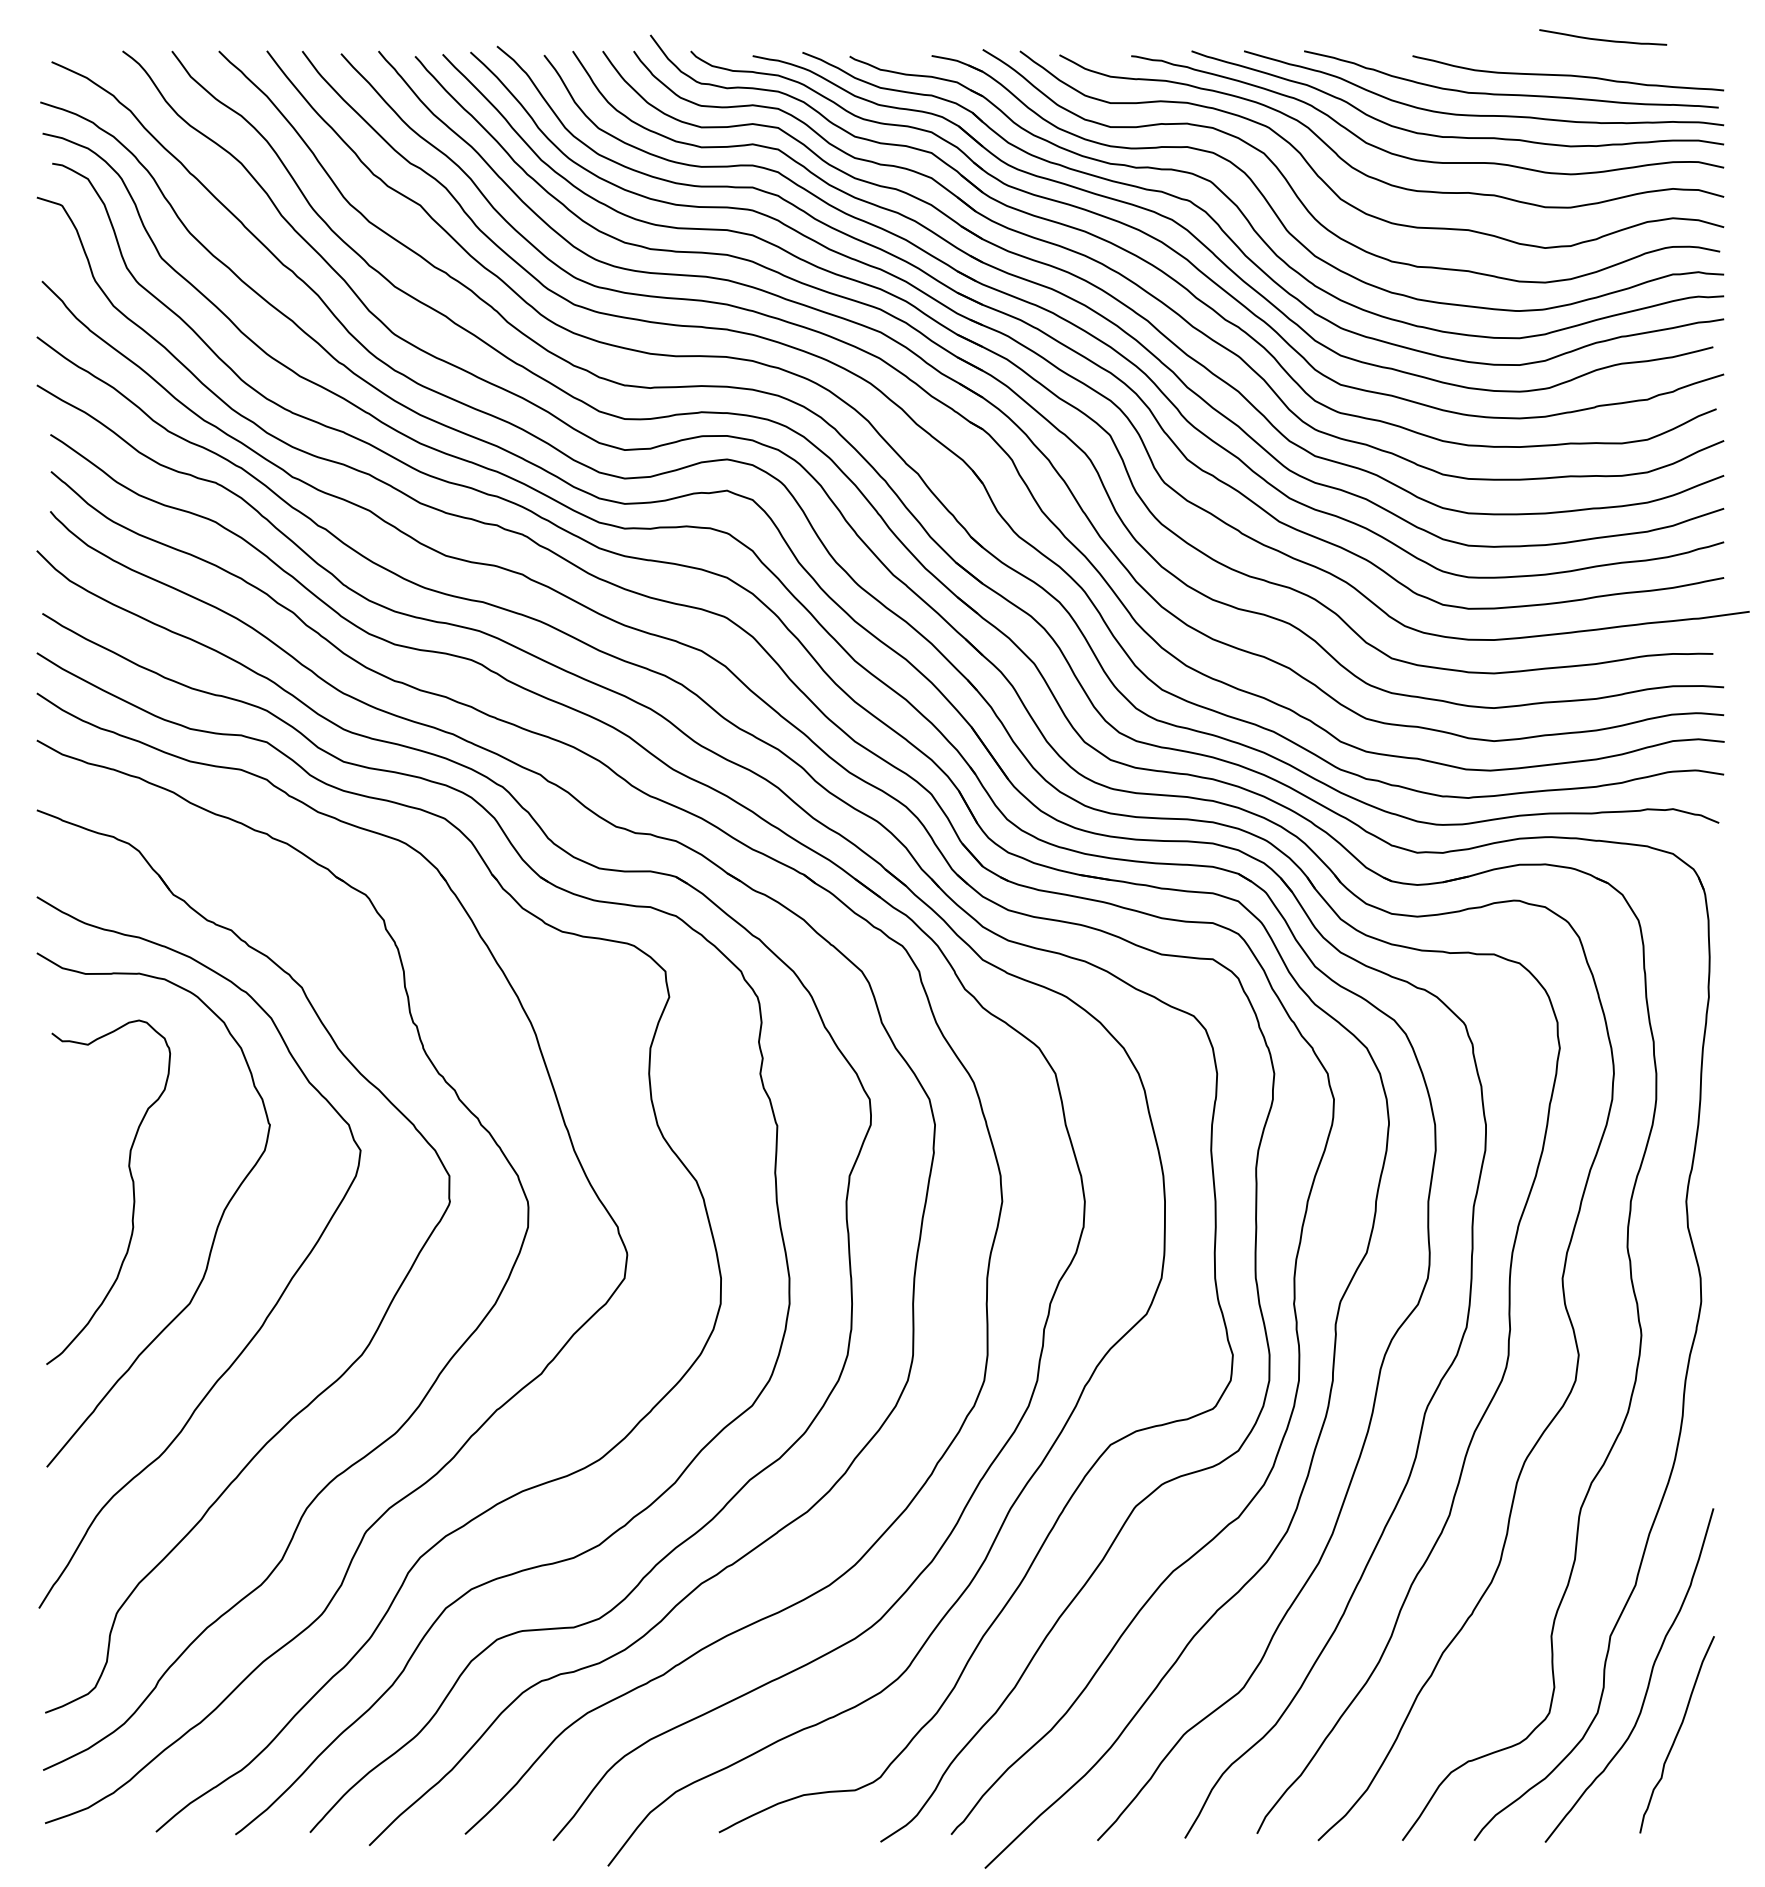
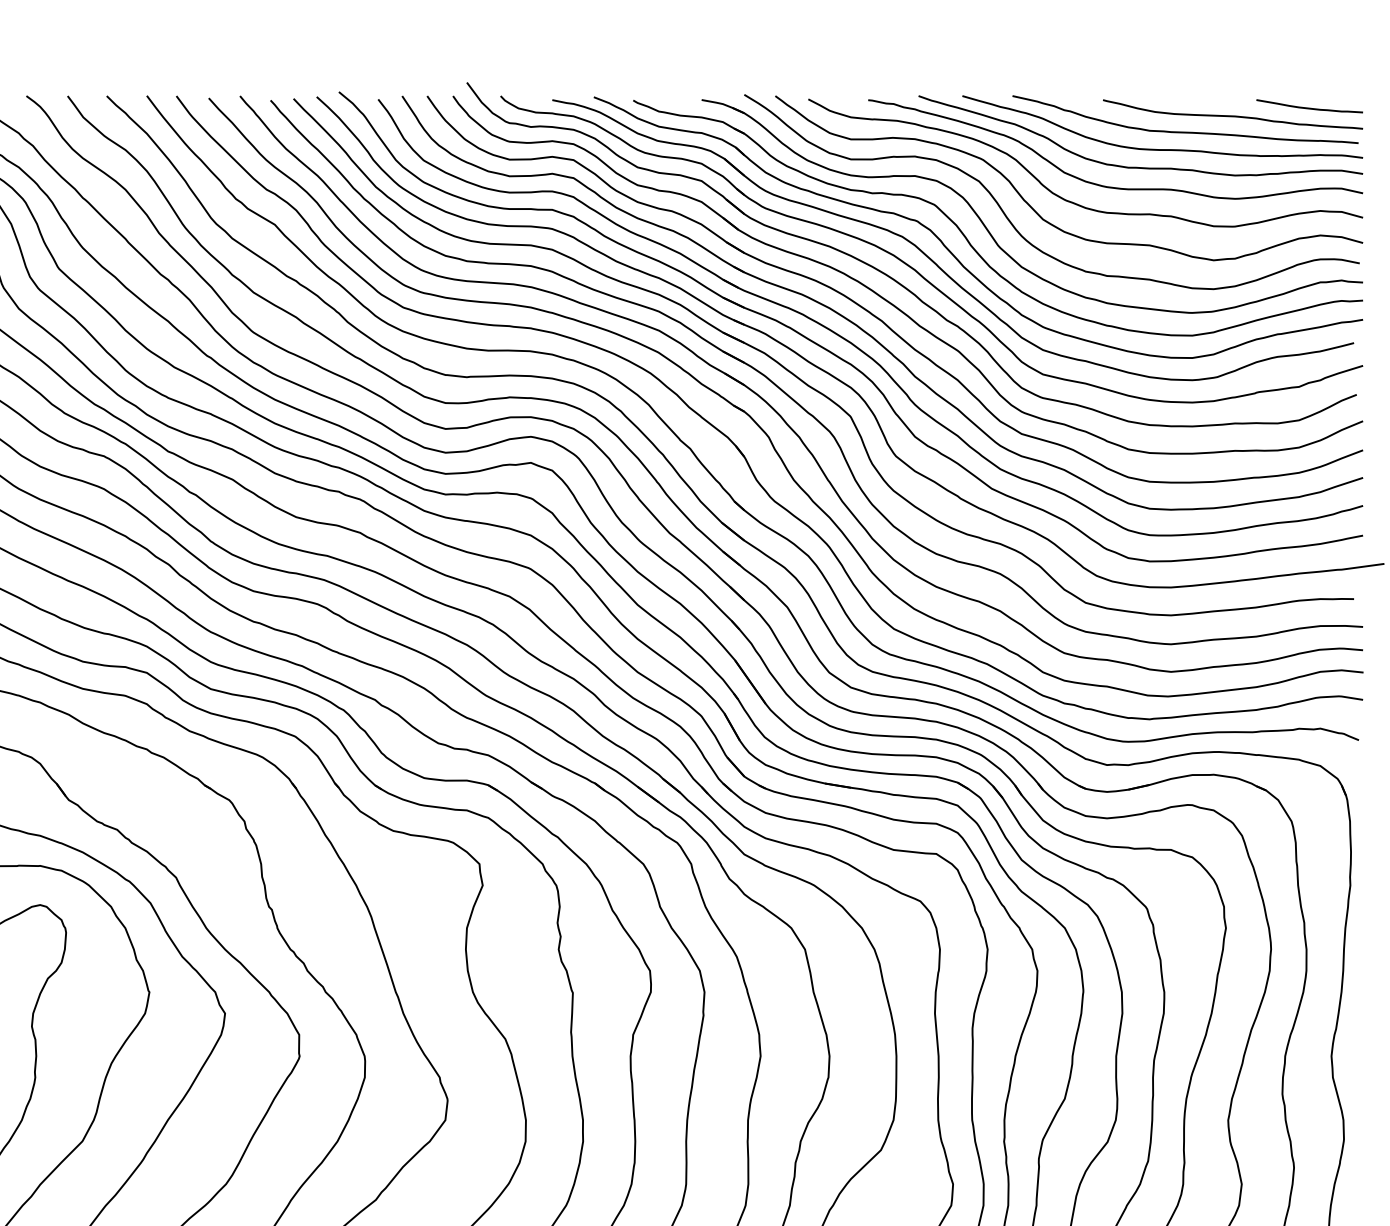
curve: (1603, 39) -> (1309, 107), moved

